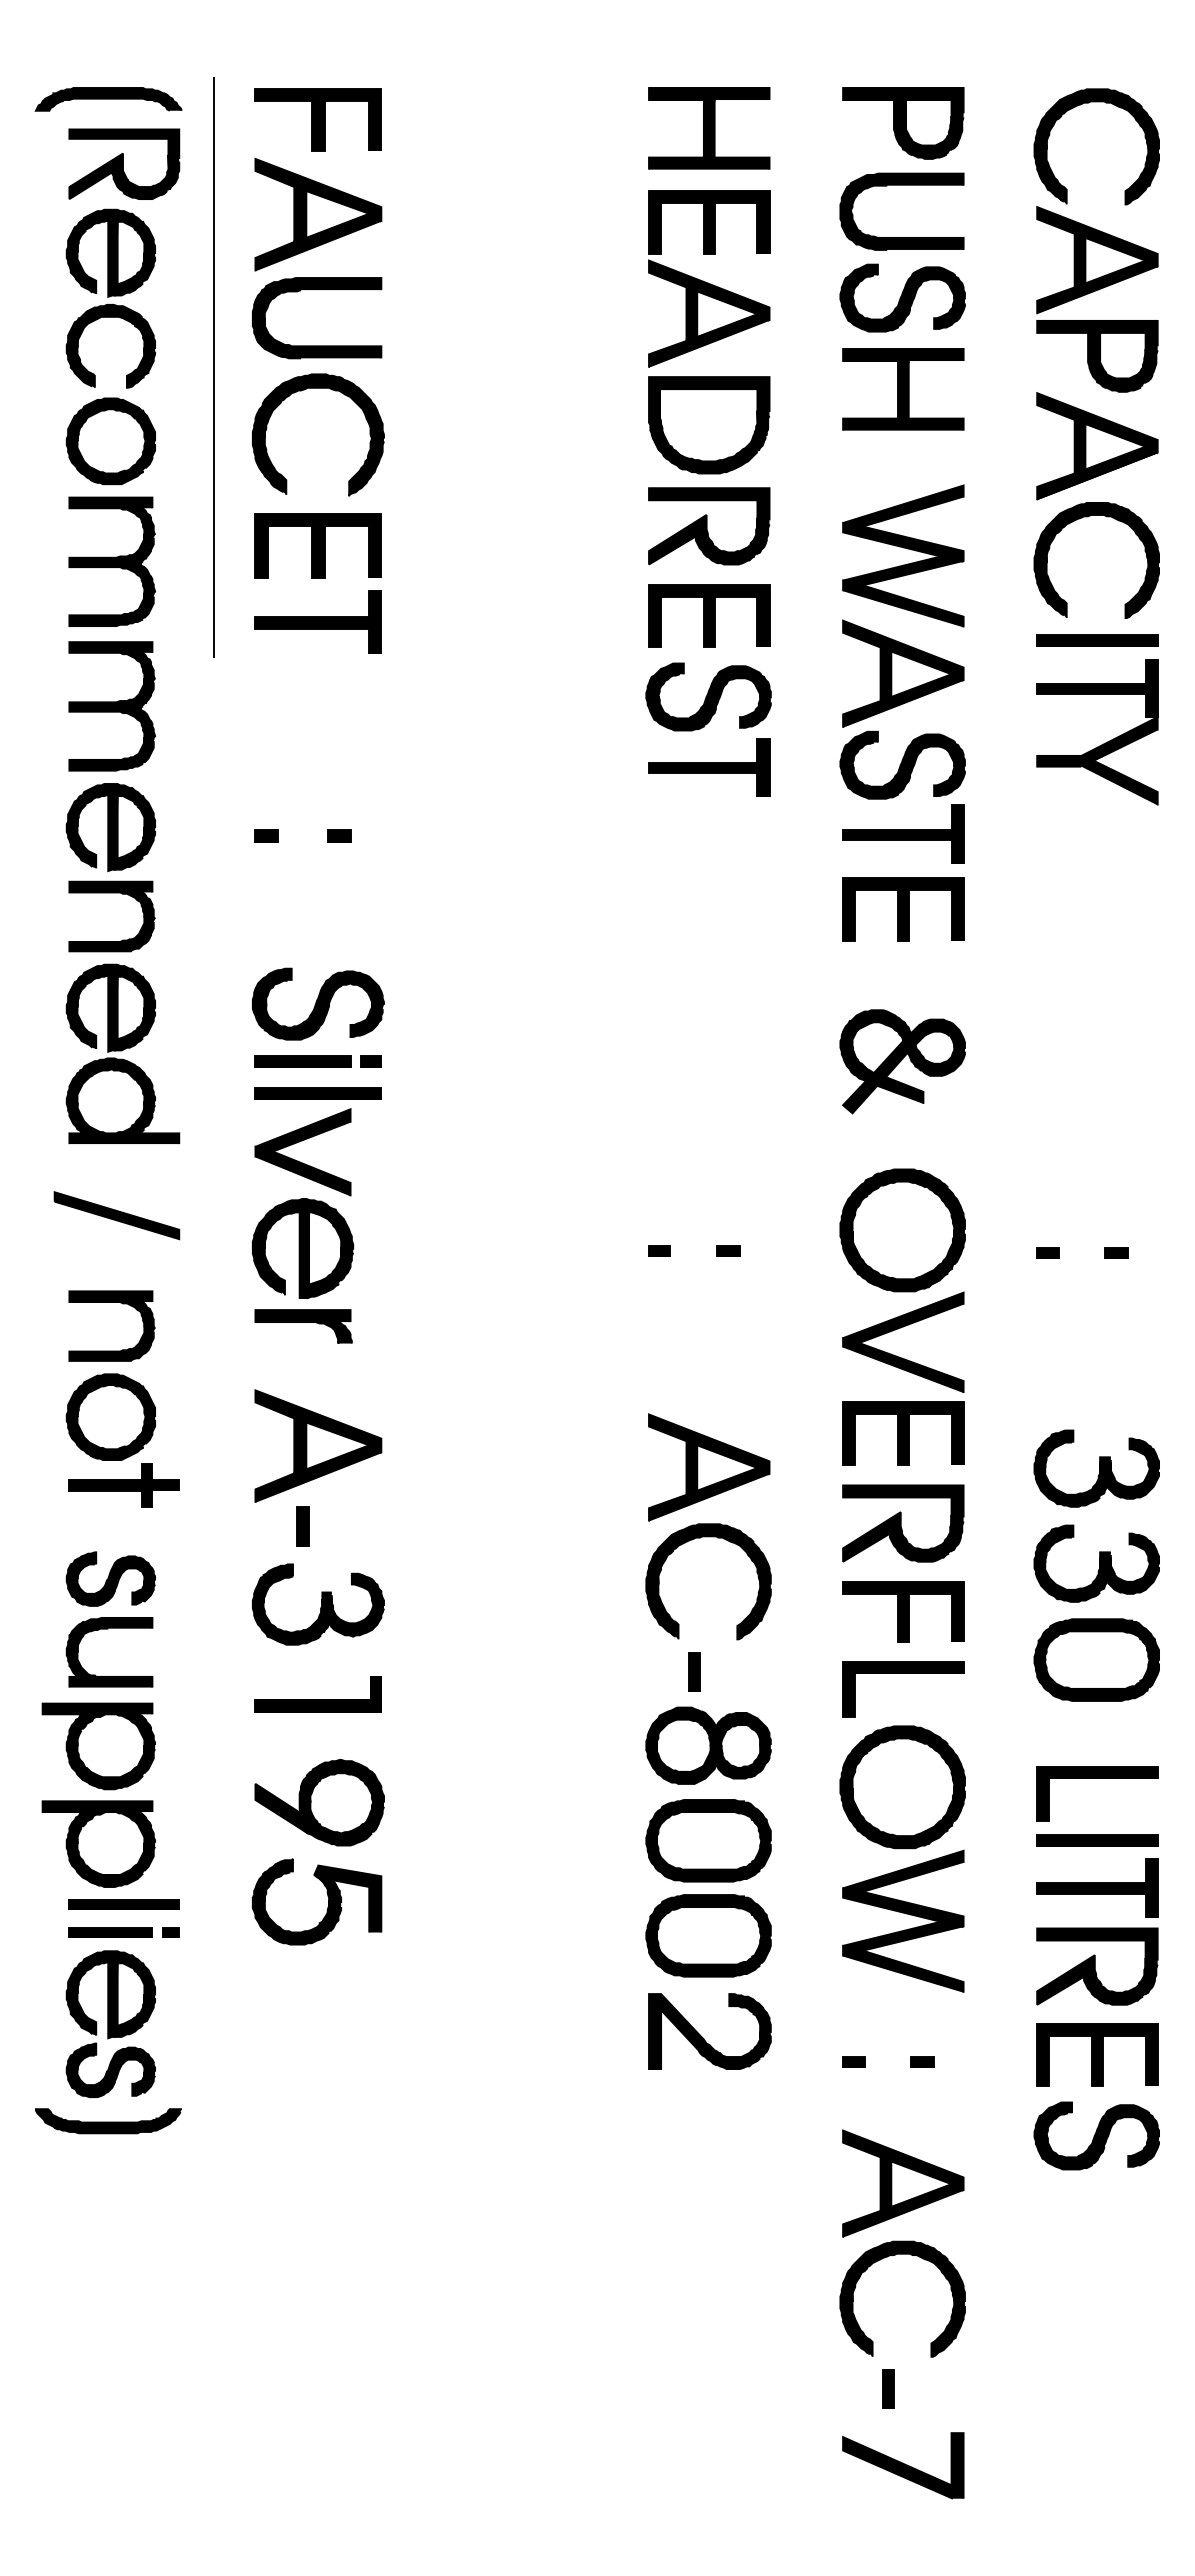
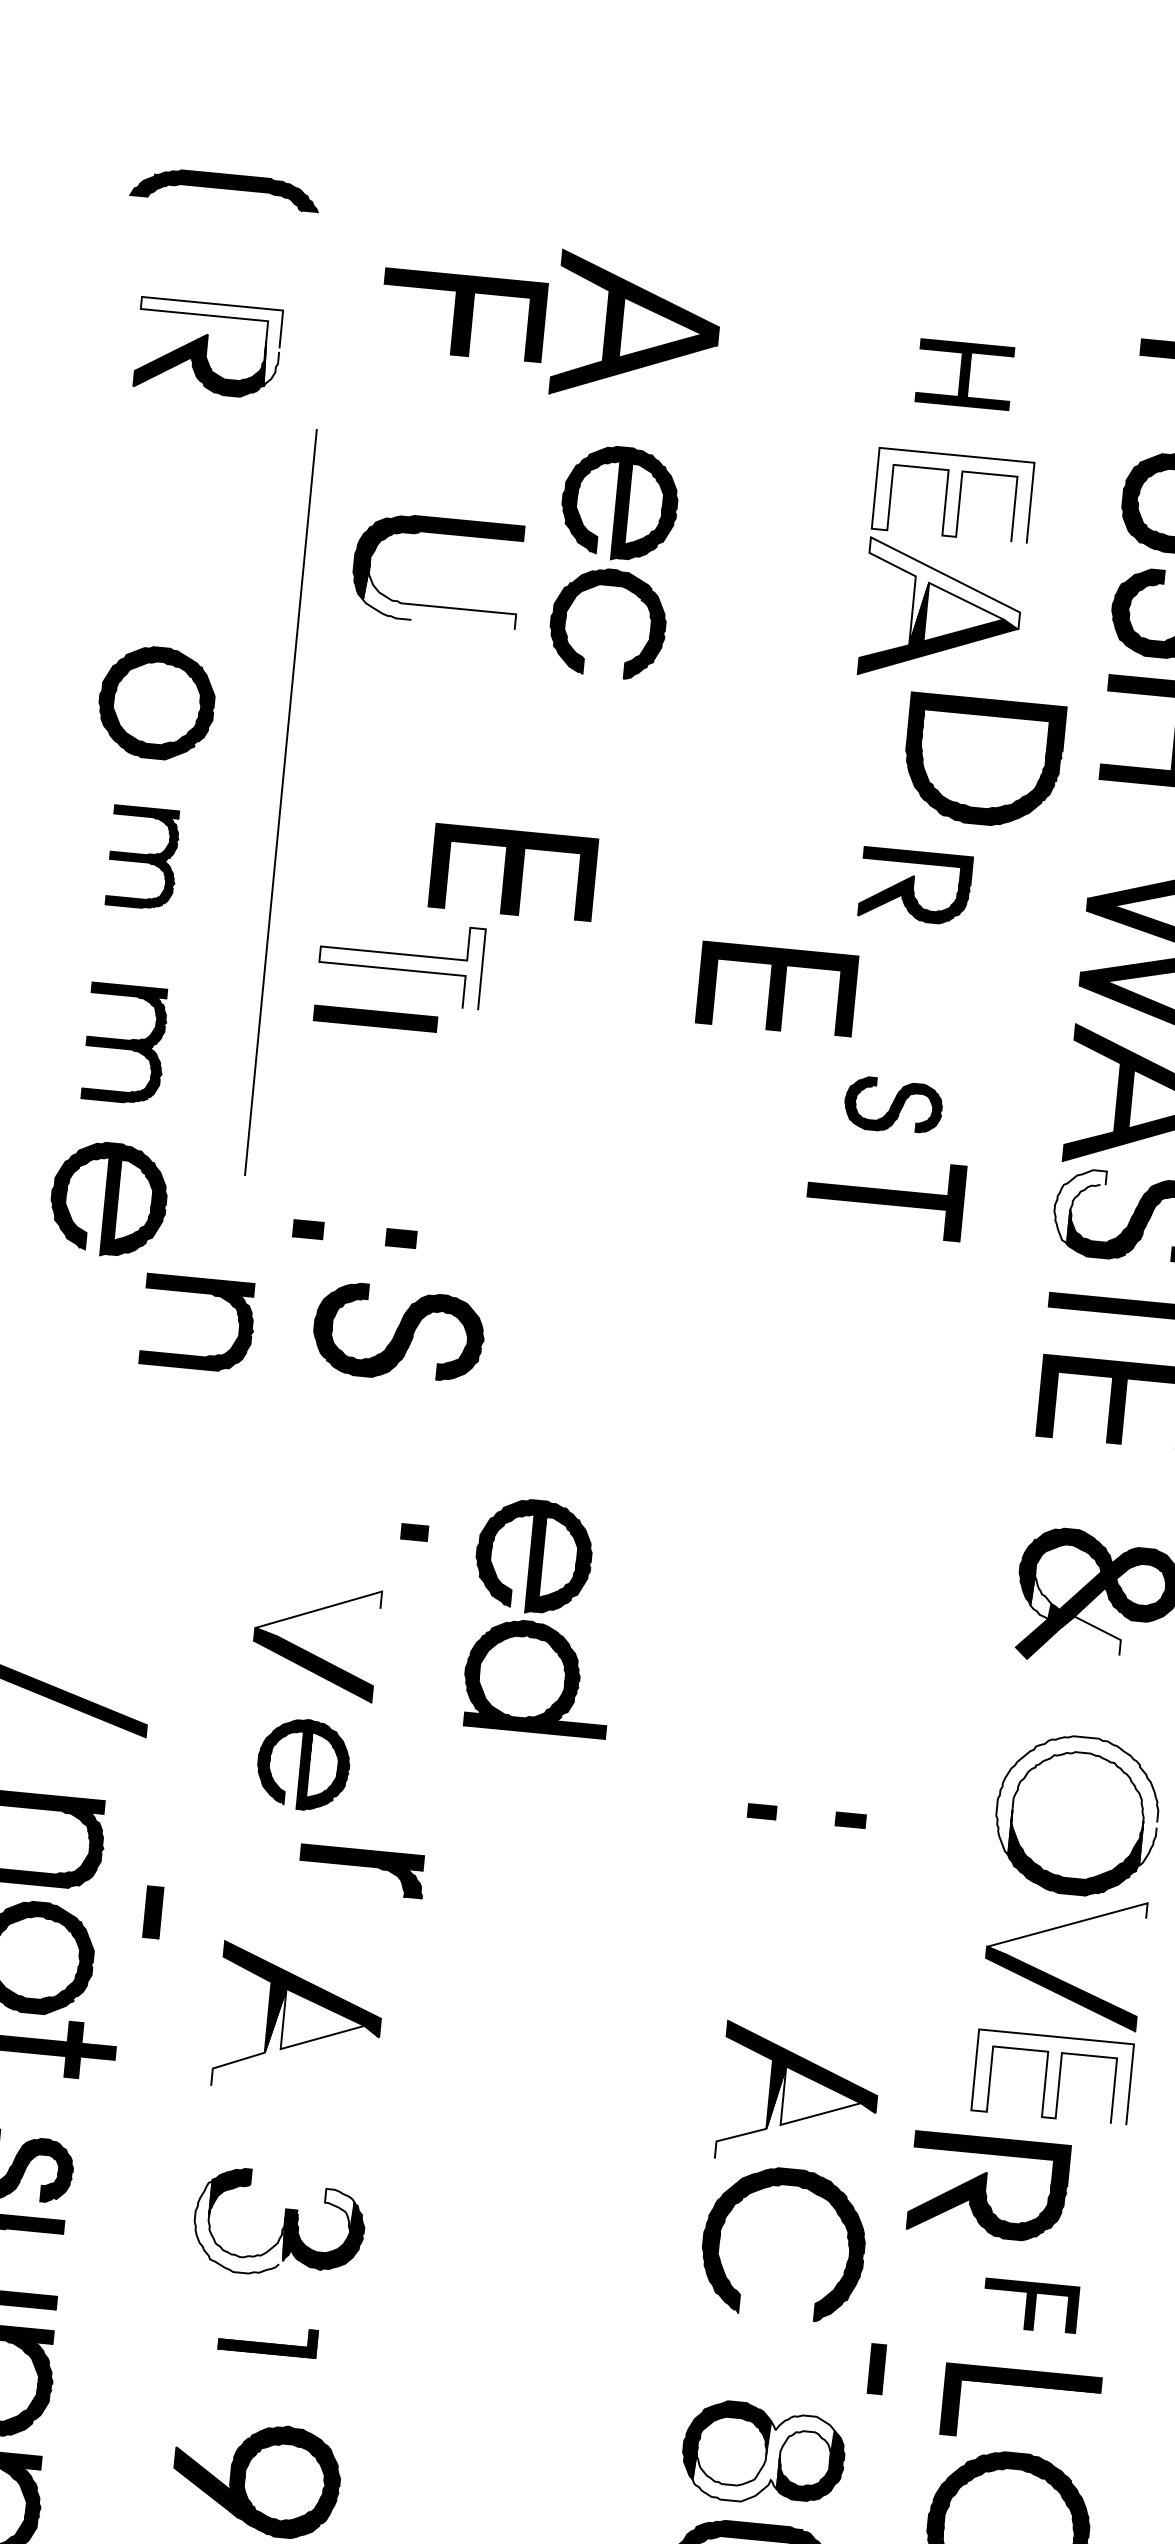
part: (108, 99) -> (225, 189), moved
part: (709, 128) -> (965, 374), size x0.6
fill: (124, 159) -> (209, 342), removed
part: (318, 214) -> (637, 329), moved
fill: (709, 222) -> (953, 495), removed
part: (110, 298) -> (613, 561), moved
fill: (709, 300) -> (943, 596), removed
fill: (321, 338) -> (440, 596), removed
line: (213, 367) -> (280, 802), moved
part: (304, 390) -> (411, 661), removed
part: (709, 425) -> (983, 762), moved
part: (709, 526) -> (915, 886), size x0.7
part: (317, 545) -> (512, 872), moved
part: (111, 561) -> (142, 857), size x0.6
part: (709, 615) -> (777, 988), moved
fill: (318, 622) -> (401, 961), removed
part: (708, 696) -> (893, 1105), size x0.6
part: (111, 706) -> (124, 1044), size x0.7
fill: (858, 760) -> (1078, 1205), removed
part: (111, 893) -> (200, 1294), moved
part: (317, 1003) -> (397, 1332), moved
part: (122, 1053) -> (543, 1616), moved
part: (302, 1061) -> (374, 1018), moved
fill: (859, 1063) -> (1042, 1595), removed
fill: (899, 1090) -> (1090, 1635), removed
part: (317, 1093) -> (341, 1567), removed
fill: (302, 1130) -> (317, 1612), removed
fill: (902, 1217) -> (1078, 1799), removed
part: (302, 1248) -> (303, 1764), size x0.7
fill: (903, 1317) -> (1067, 1927), removed
part: (303, 1326) -> (361, 1871), moved
fill: (903, 1433) -> (1052, 2076), removed
fill: (318, 1462) -> (297, 2041), removed
fill: (709, 1483) -> (797, 2117), removed
part: (903, 1523) -> (989, 2187), moved
part: (302, 1526) -> (152, 1912), moved
fill: (362, 1588) -> (338, 2209), removed
fill: (287, 1610) -> (239, 2228), removed
part: (903, 1611) -> (1030, 2305), size x0.6
part: (694, 1671) -> (876, 2368), moved
part: (317, 1694) -> (267, 2339), size x0.6
fill: (708, 1747) -> (763, 2456), removed

